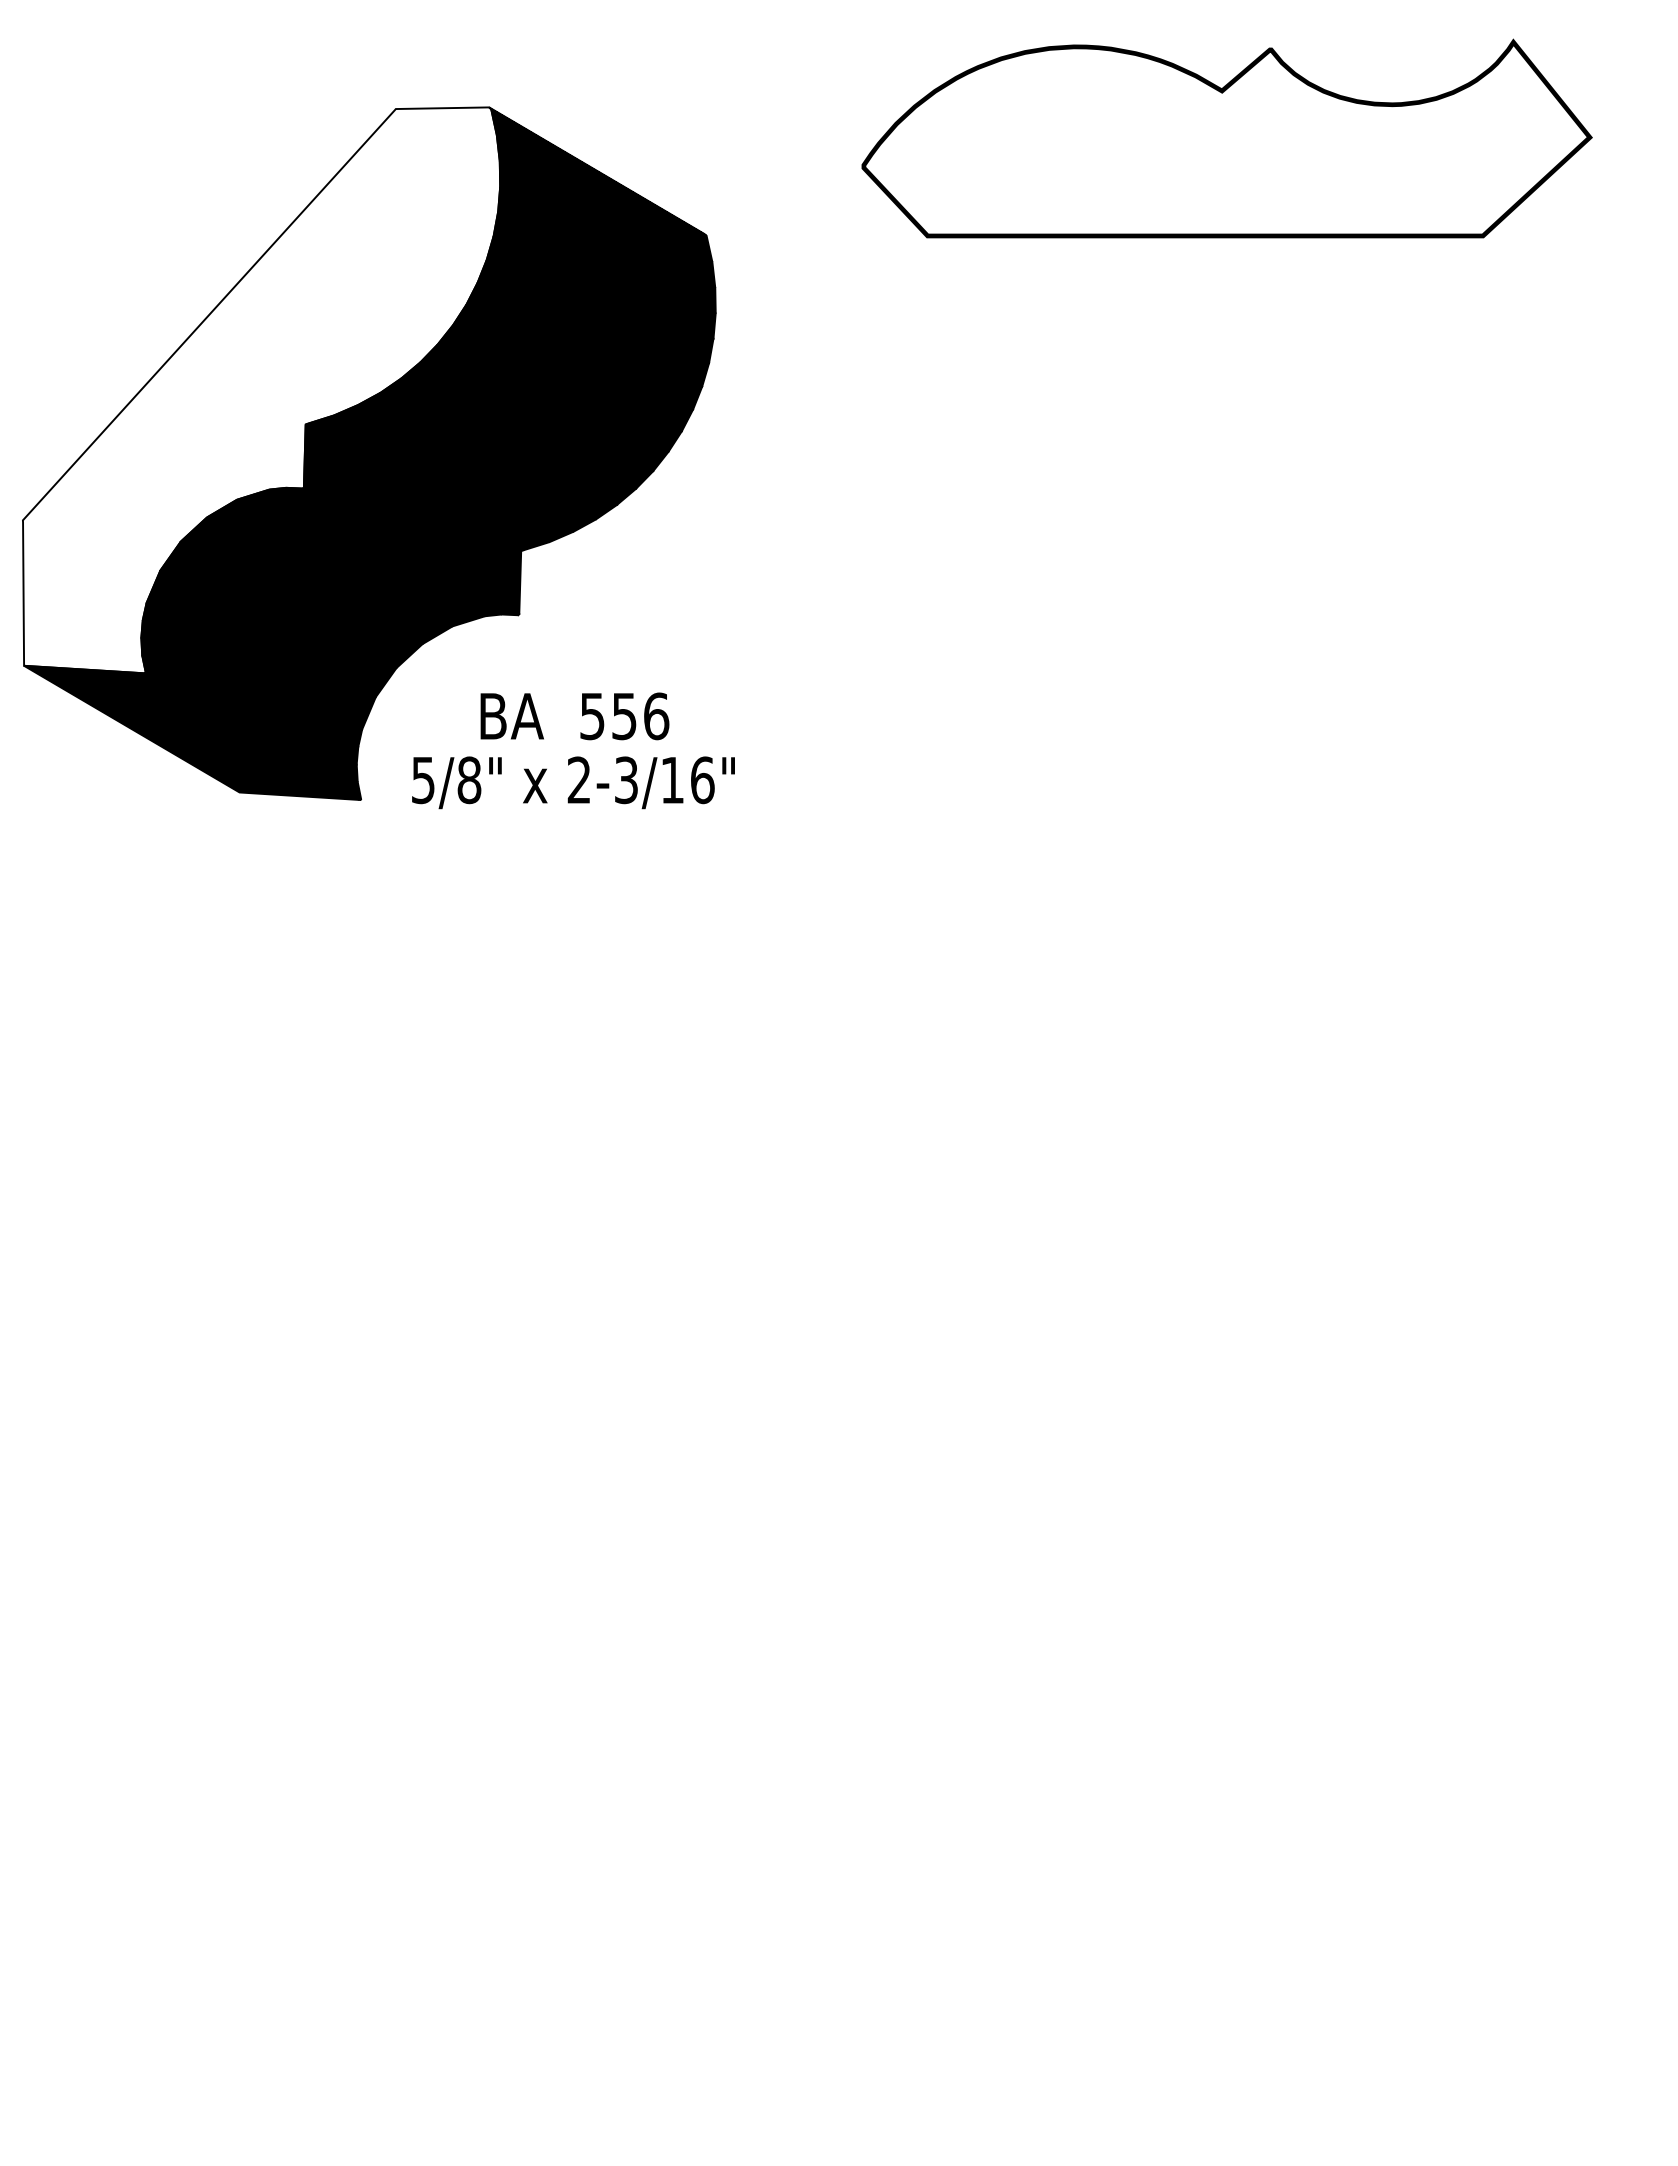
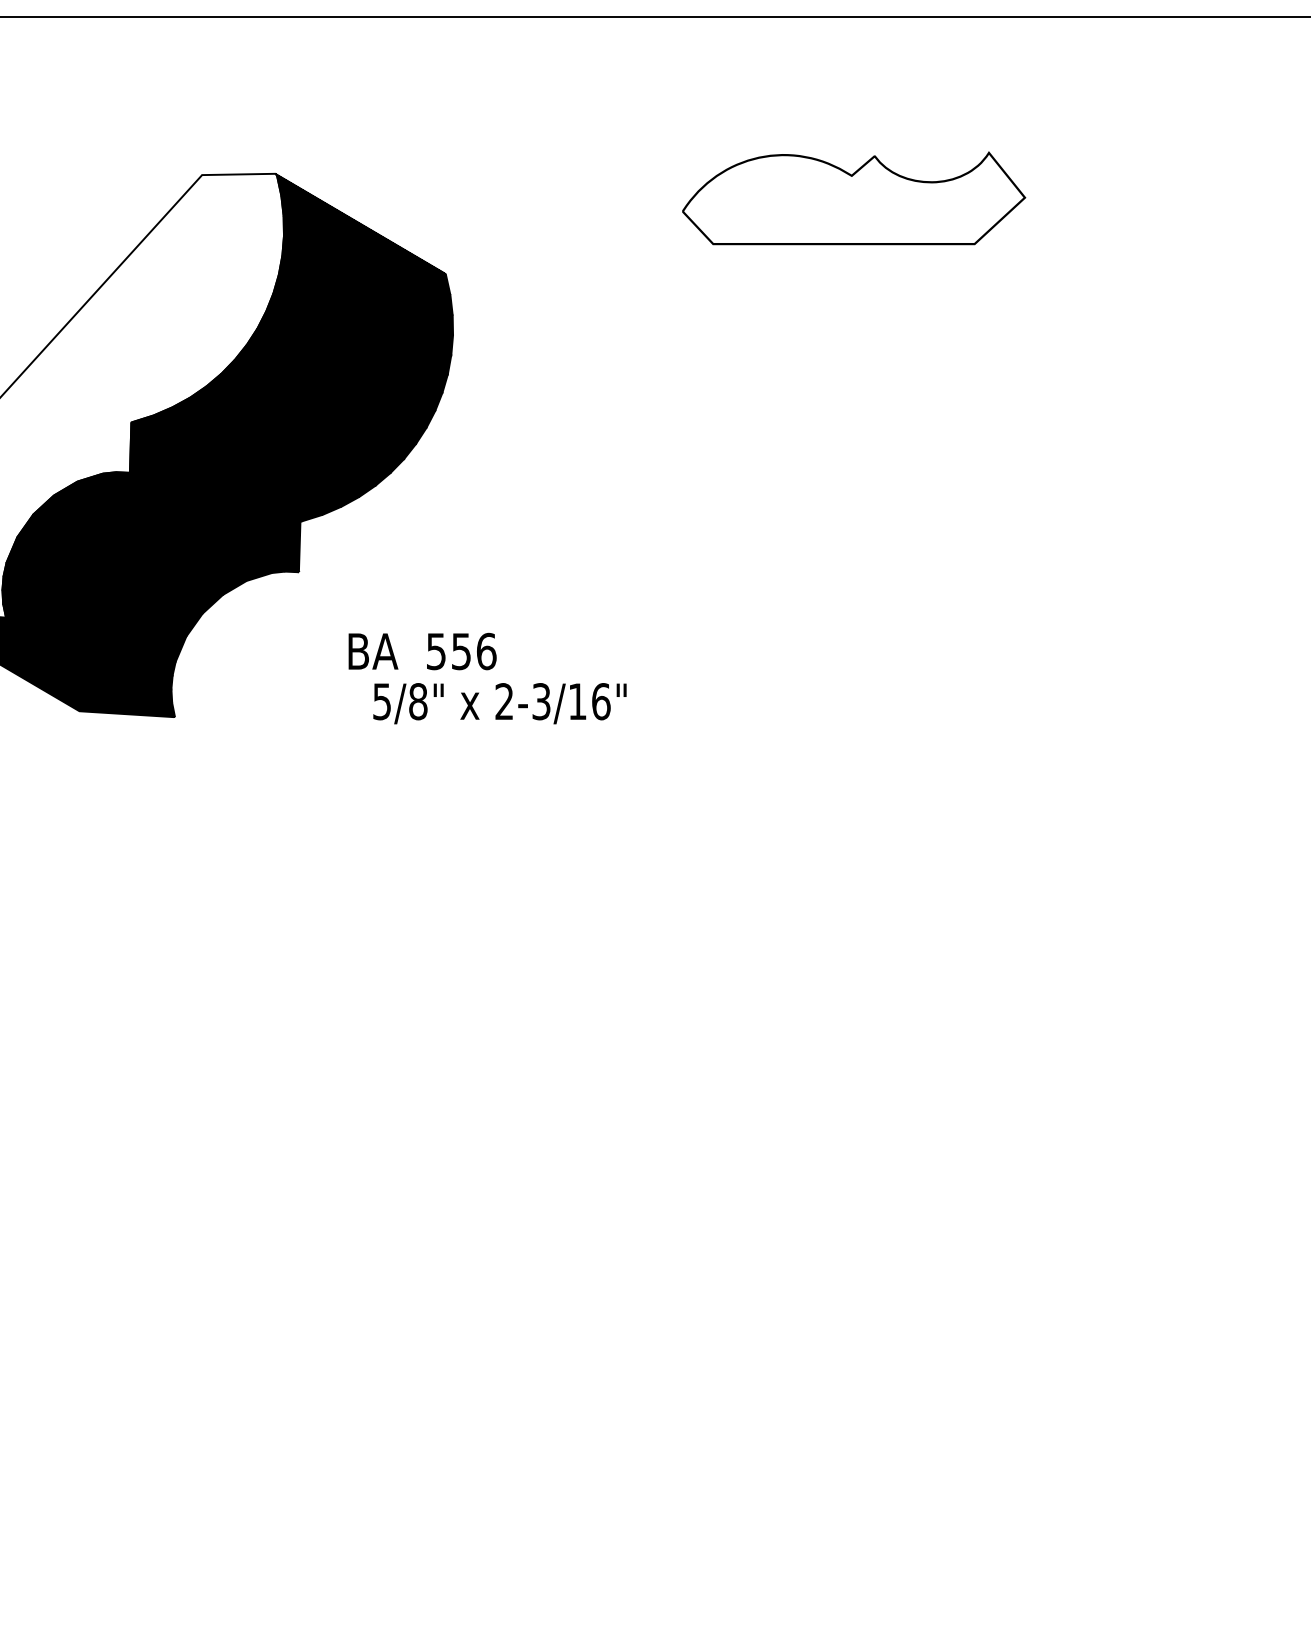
part: (1226, 138) -> (853, 198), size x0.6
text: (574, 716) -> (422, 651), moved
text: (573, 782) -> (499, 703), moved

